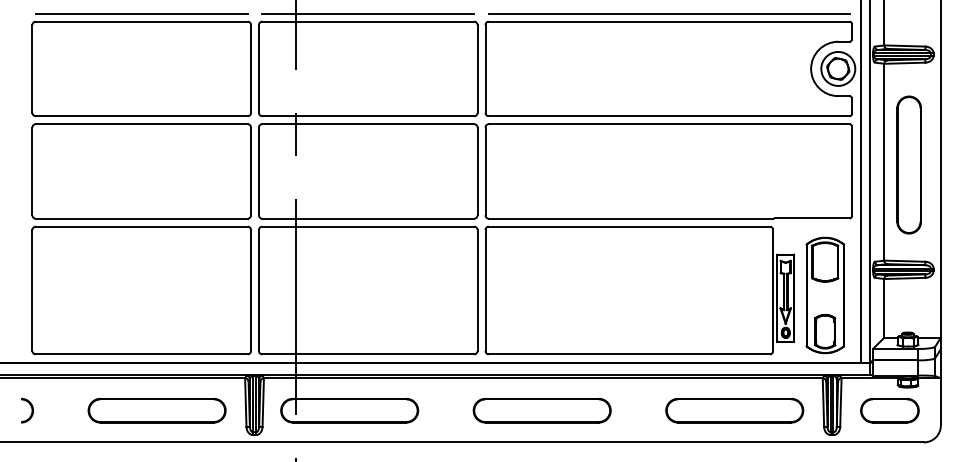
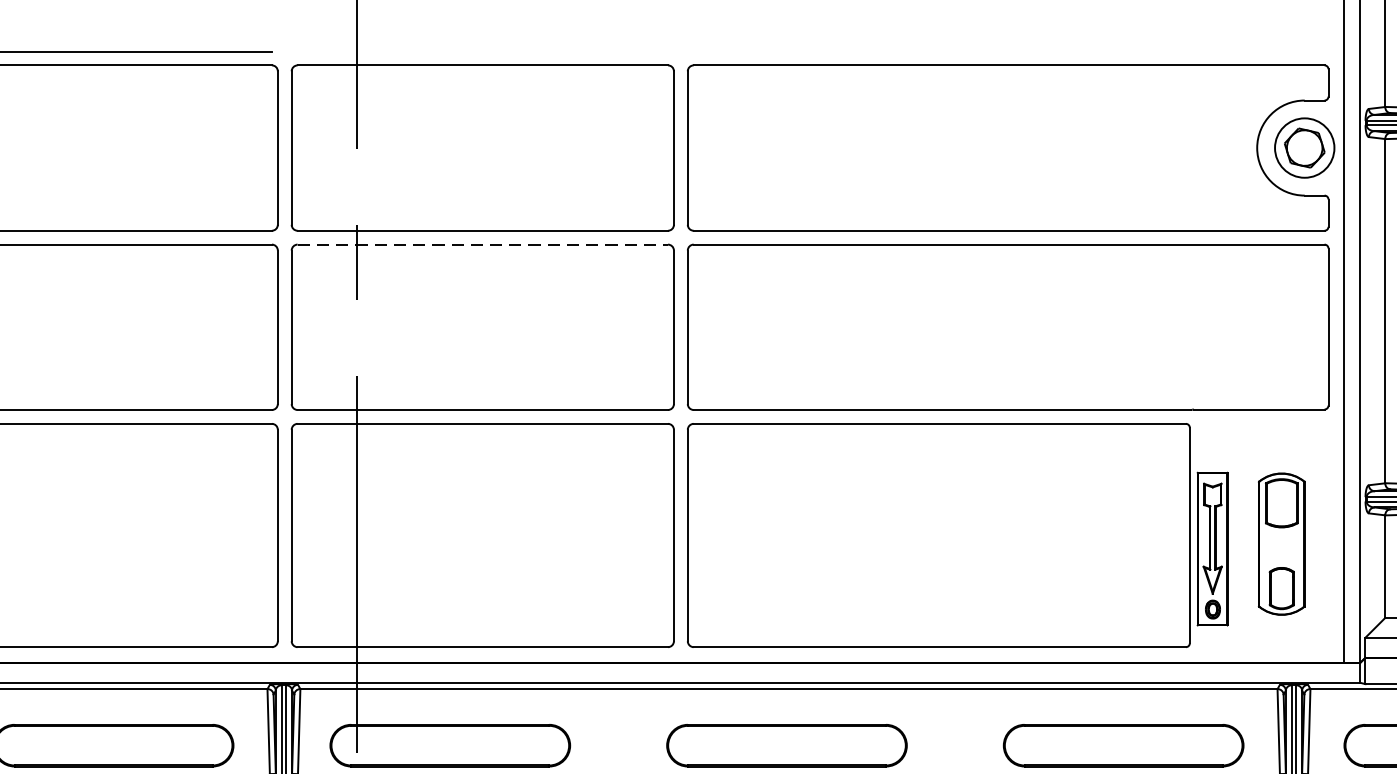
line: (368, 13) -> (483, 51), removed
line: (668, 13) -> (1007, 51), removed
line: (368, 124) -> (483, 245), solid -> dashed
part: (824, 295) -> (1280, 544), size x0.7

